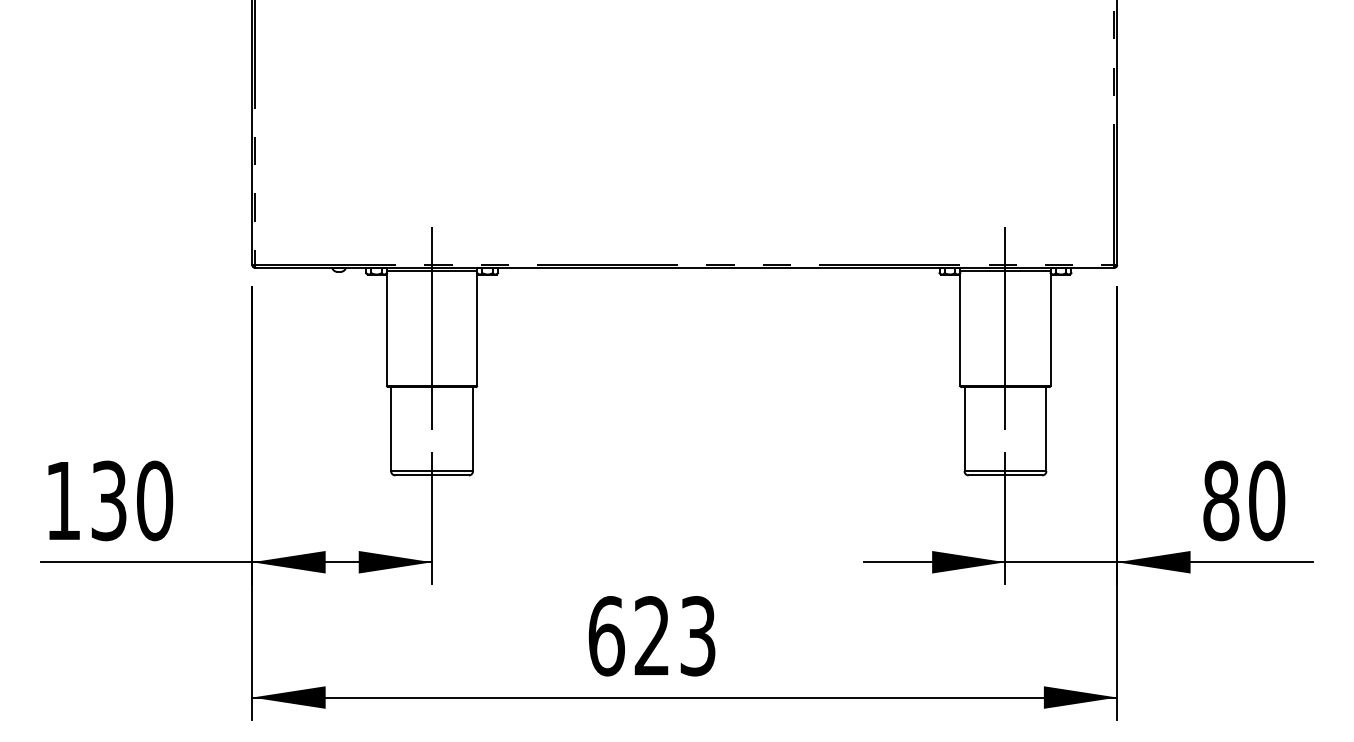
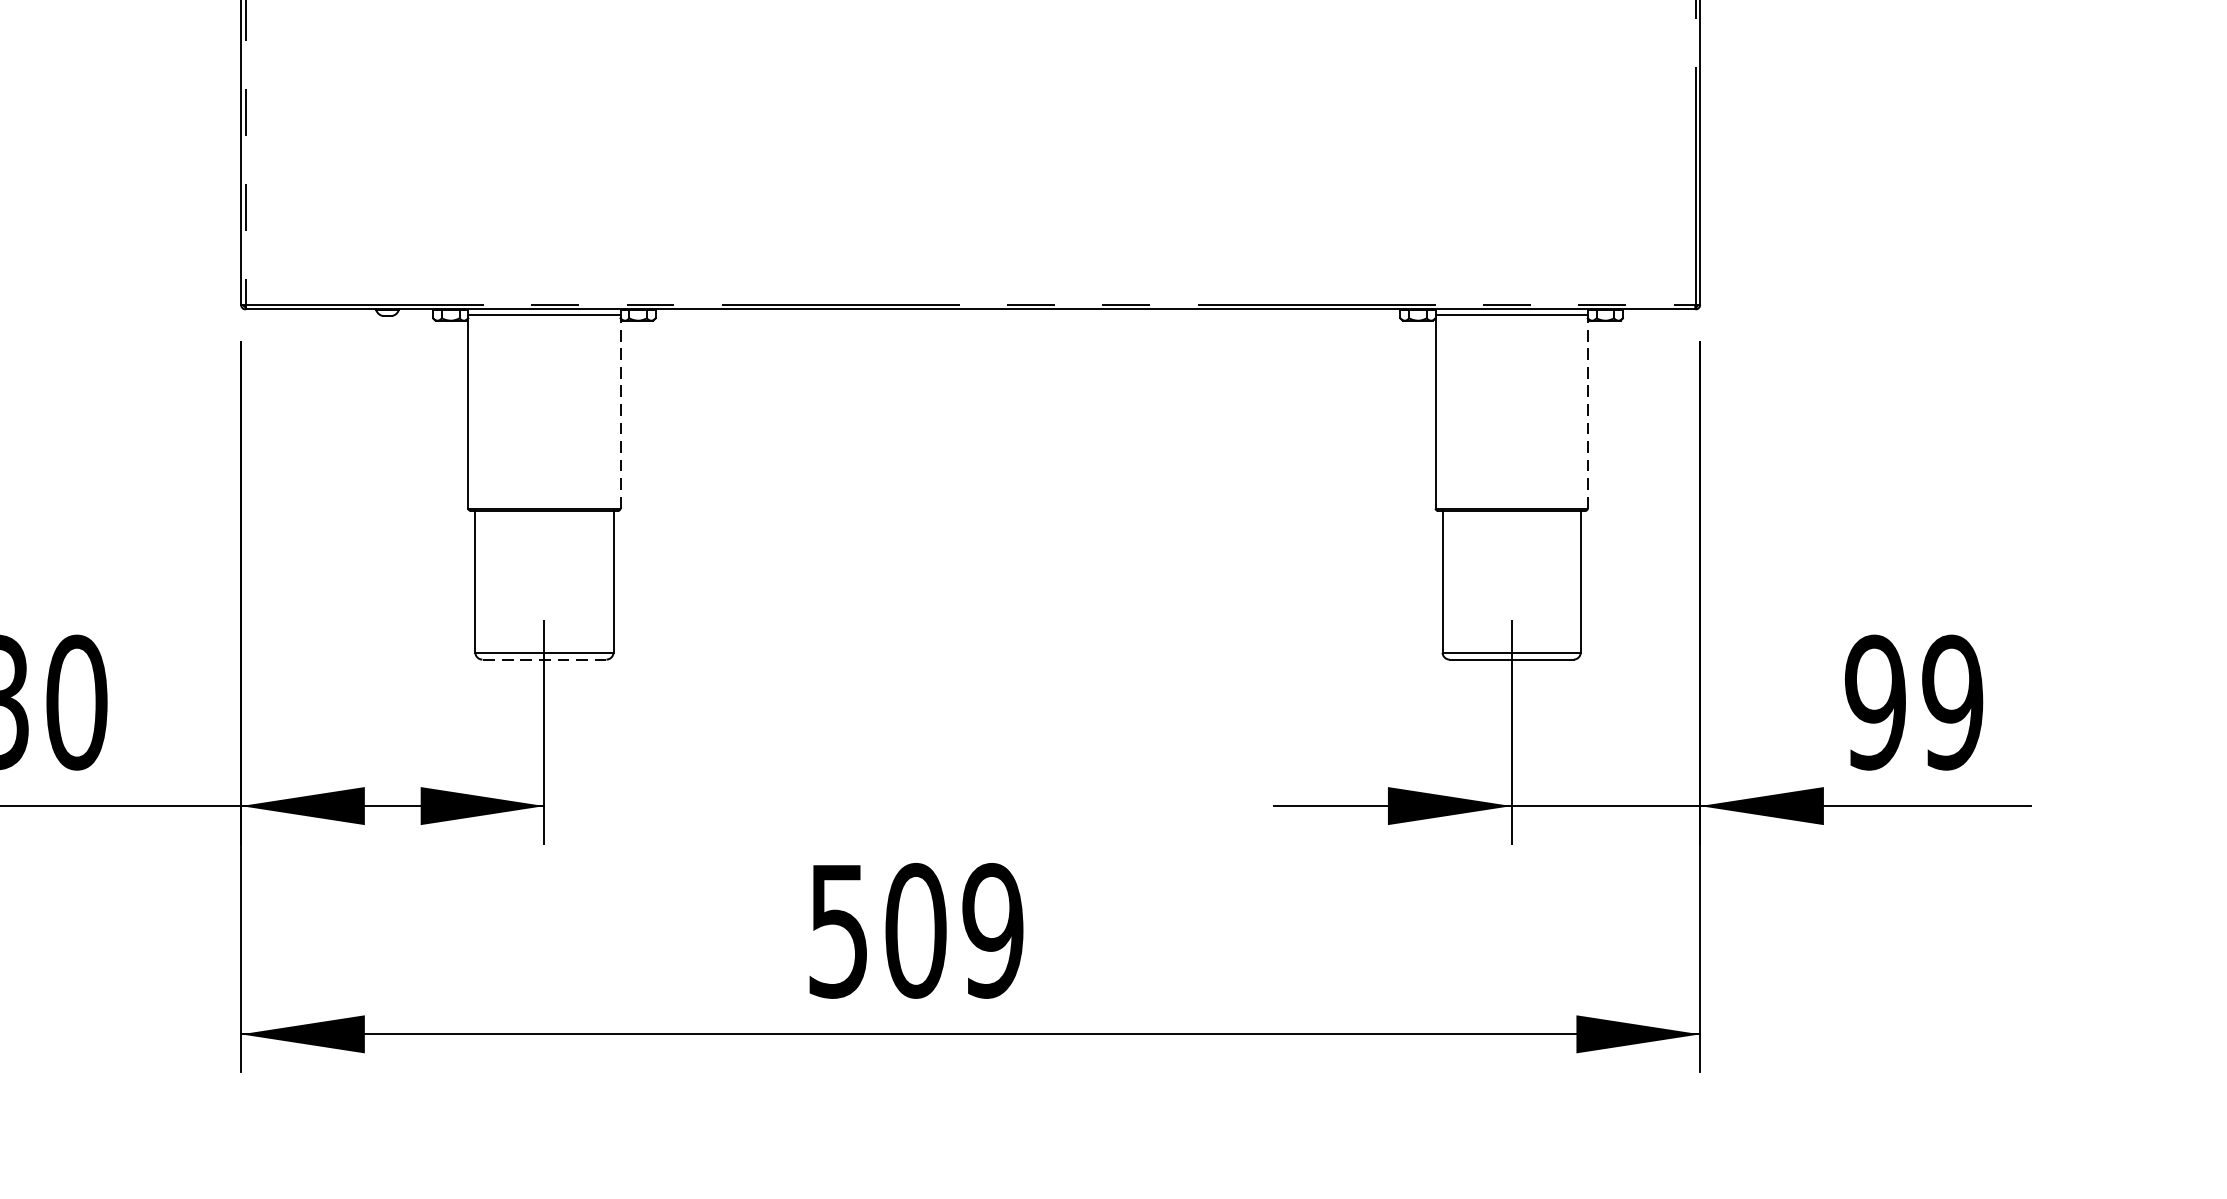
line: (432, 328) -> (545, 411), removed
line: (1005, 328) -> (1511, 411), removed
line: (477, 329) -> (621, 413), solid -> dashed
line: (1050, 329) -> (1587, 413), solid -> dashed
line: (432, 475) -> (545, 659), solid -> dashed
text: (1244, 500) -> (1914, 701), 80 -> 99
text: (651, 636) -> (914, 931), 623 -> 509

